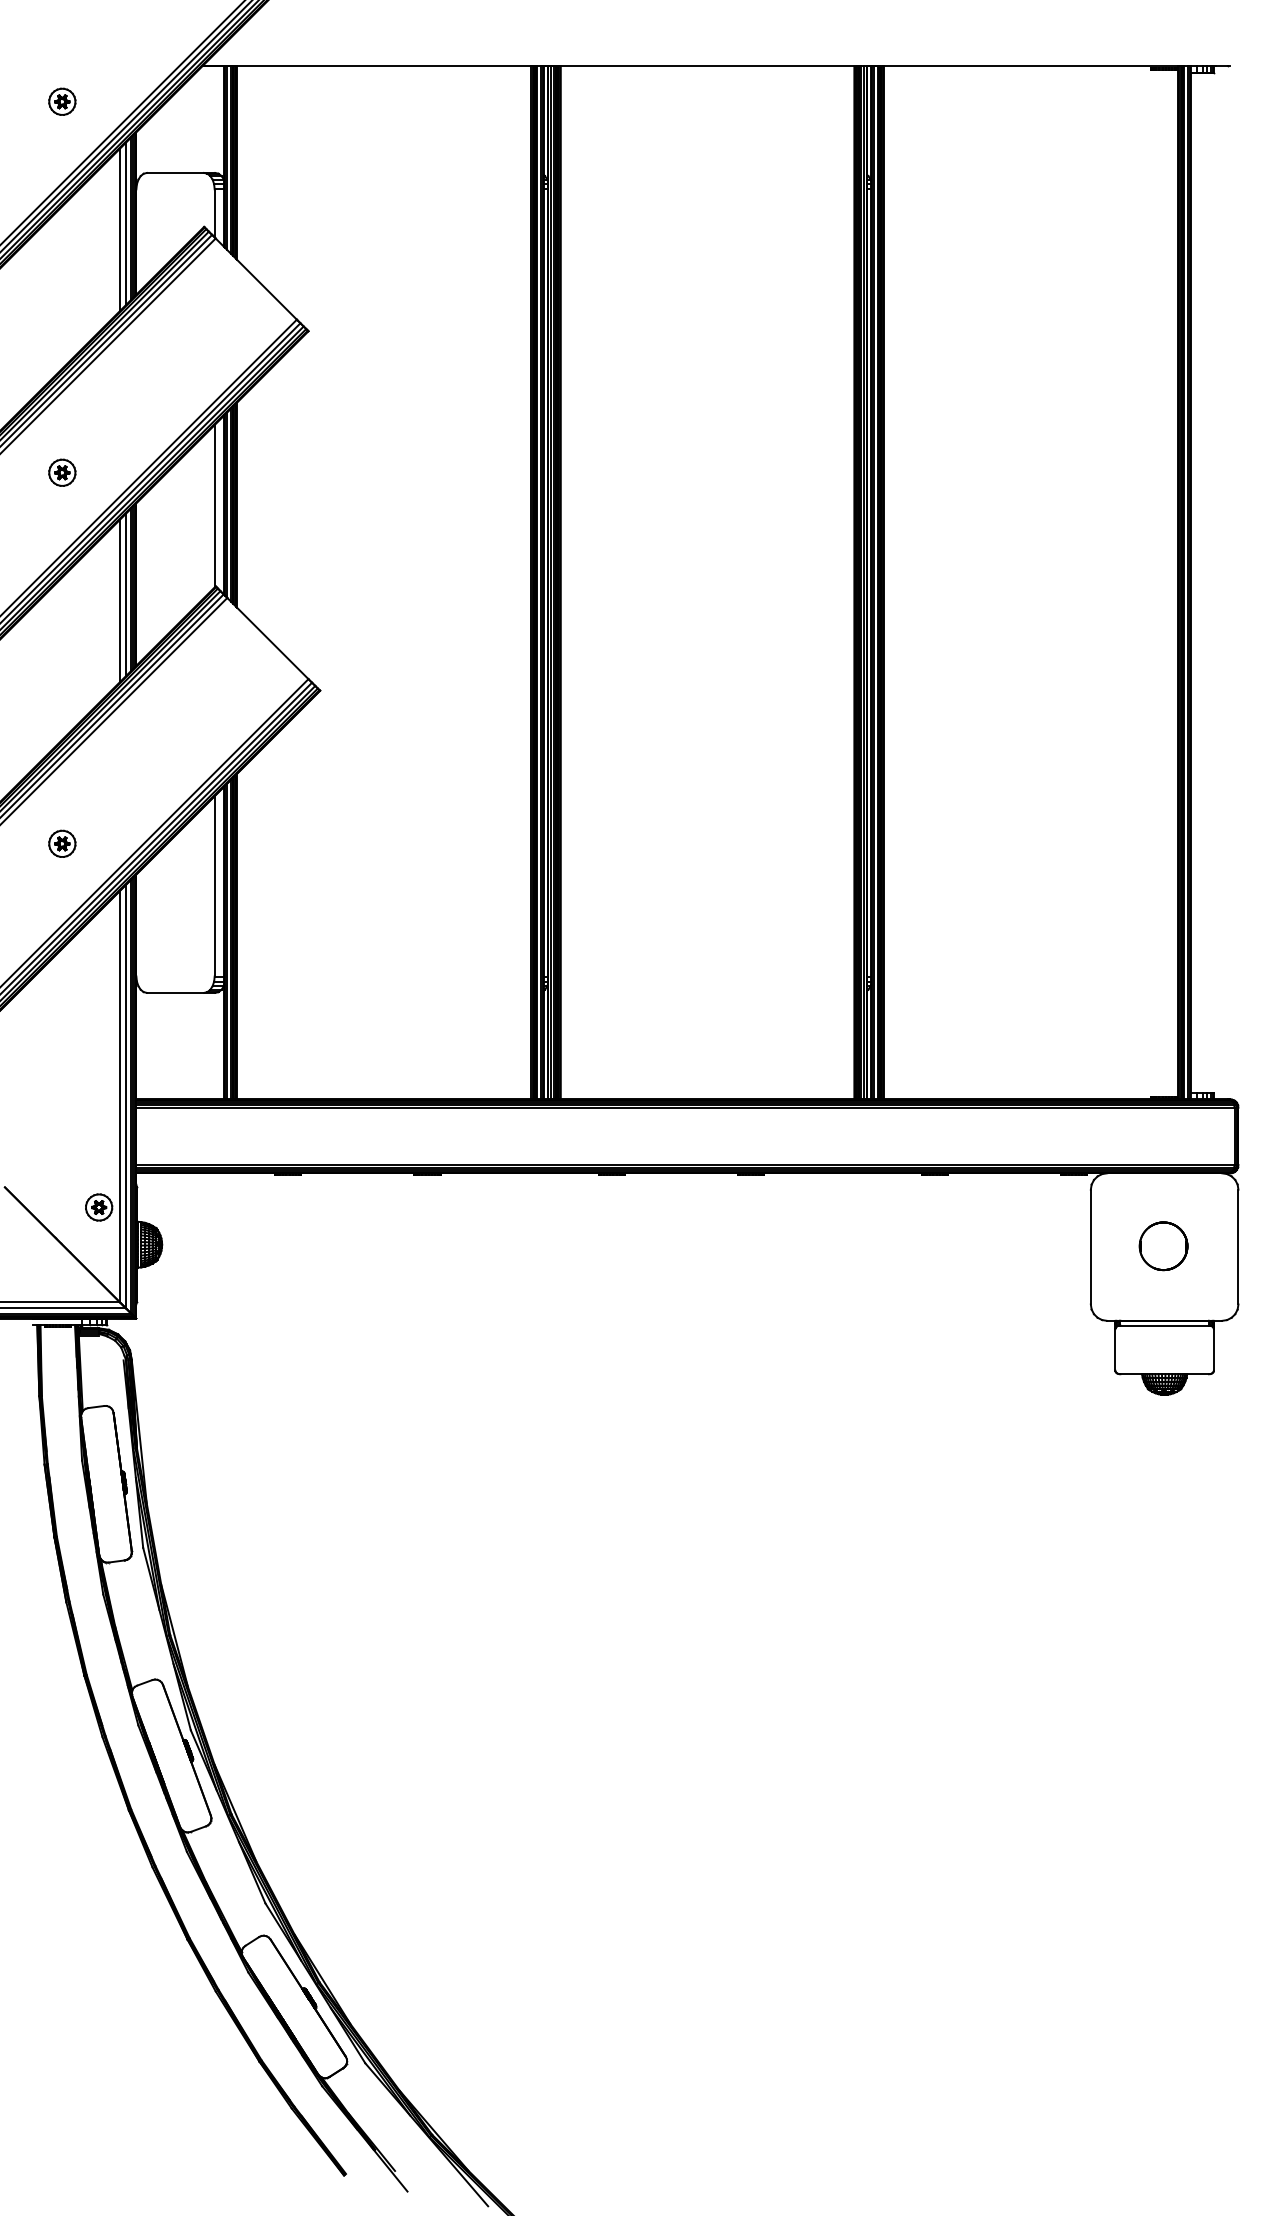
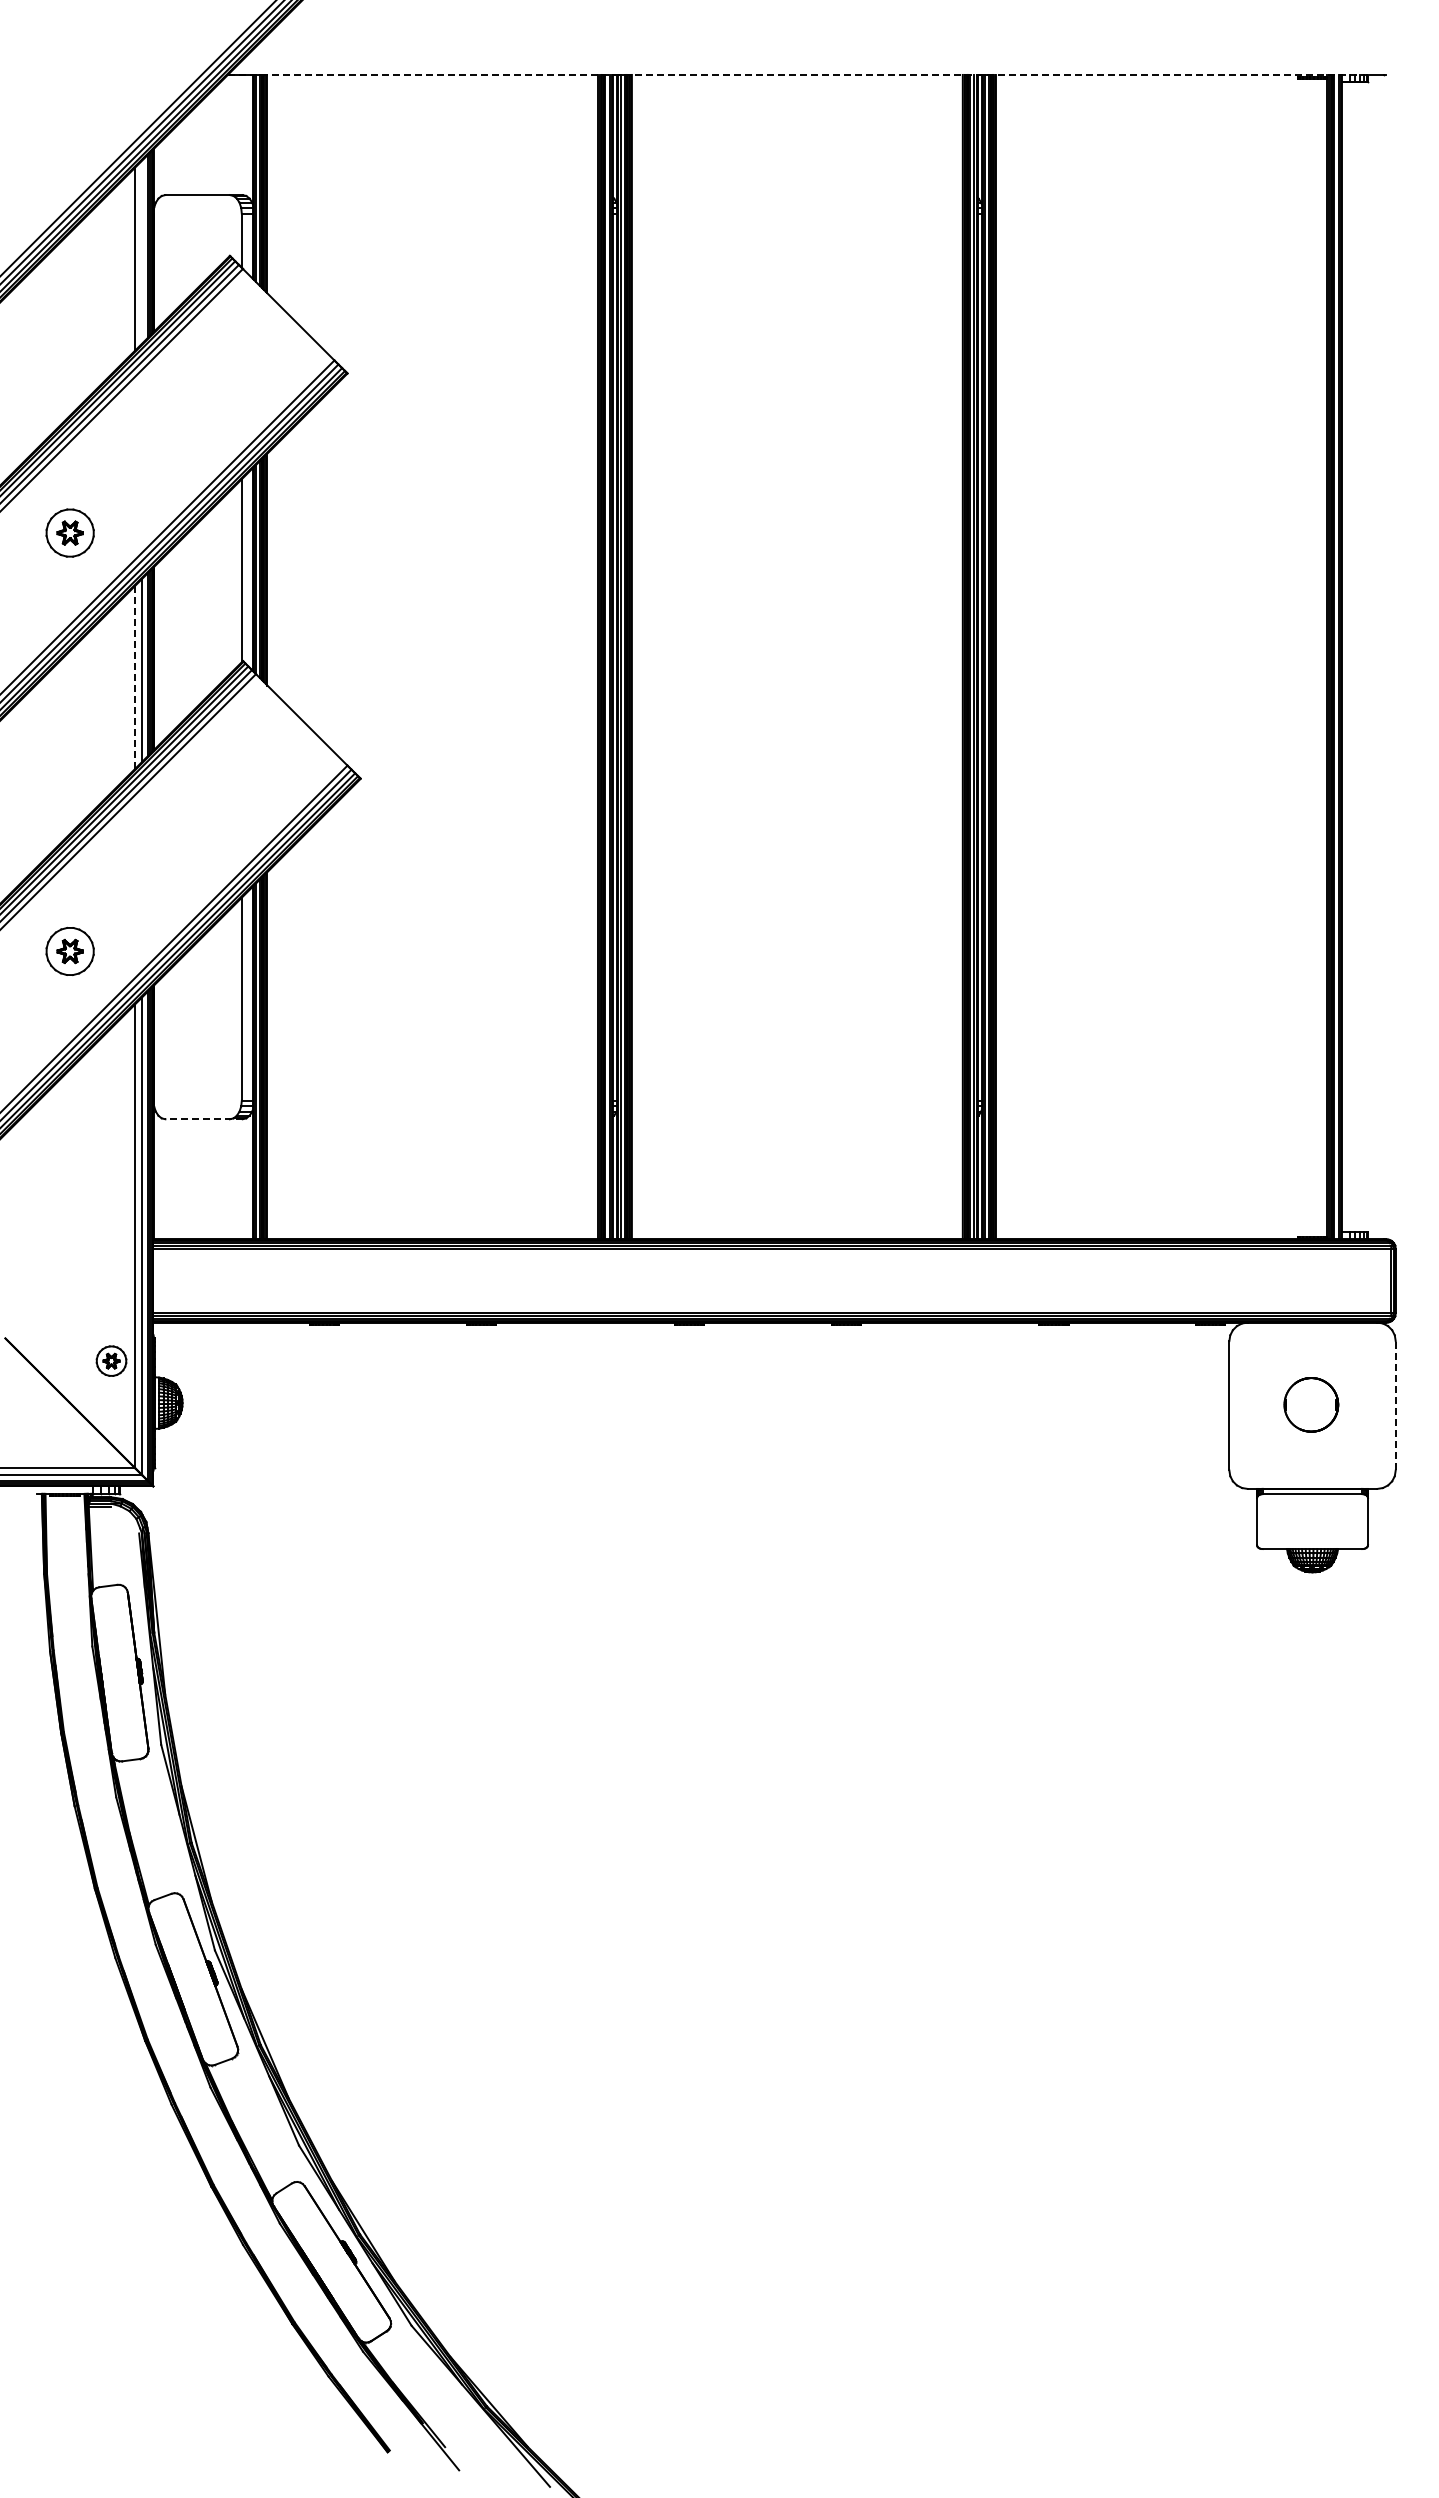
line: (709, 65) -> (799, 74), solid -> dashed
part: (61, 101) -> (69, 114), removed
line: (125, 223) -> (141, 251), removed
part: (61, 472) -> (69, 532), size x1.6
line: (119, 600) -> (134, 677), solid -> dashed
part: (61, 843) -> (69, 950), size x1.6
line: (181, 993) -> (204, 1119), solid -> dashed
line: (1238, 1246) -> (1395, 1405), solid -> dashed

